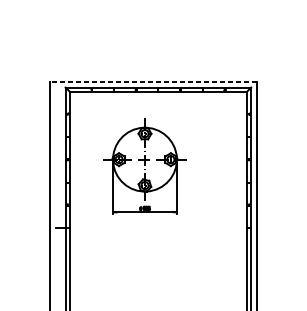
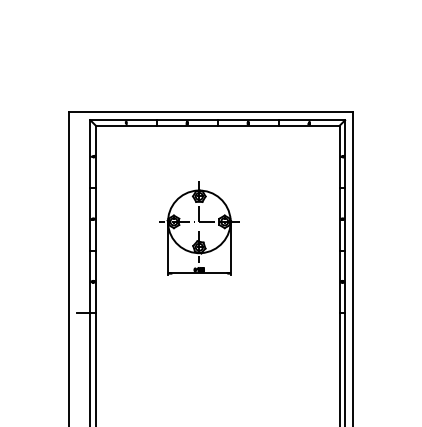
line: (153, 81) -> (210, 112), dashed -> solid
part: (145, 166) -> (199, 228), size x0.71

